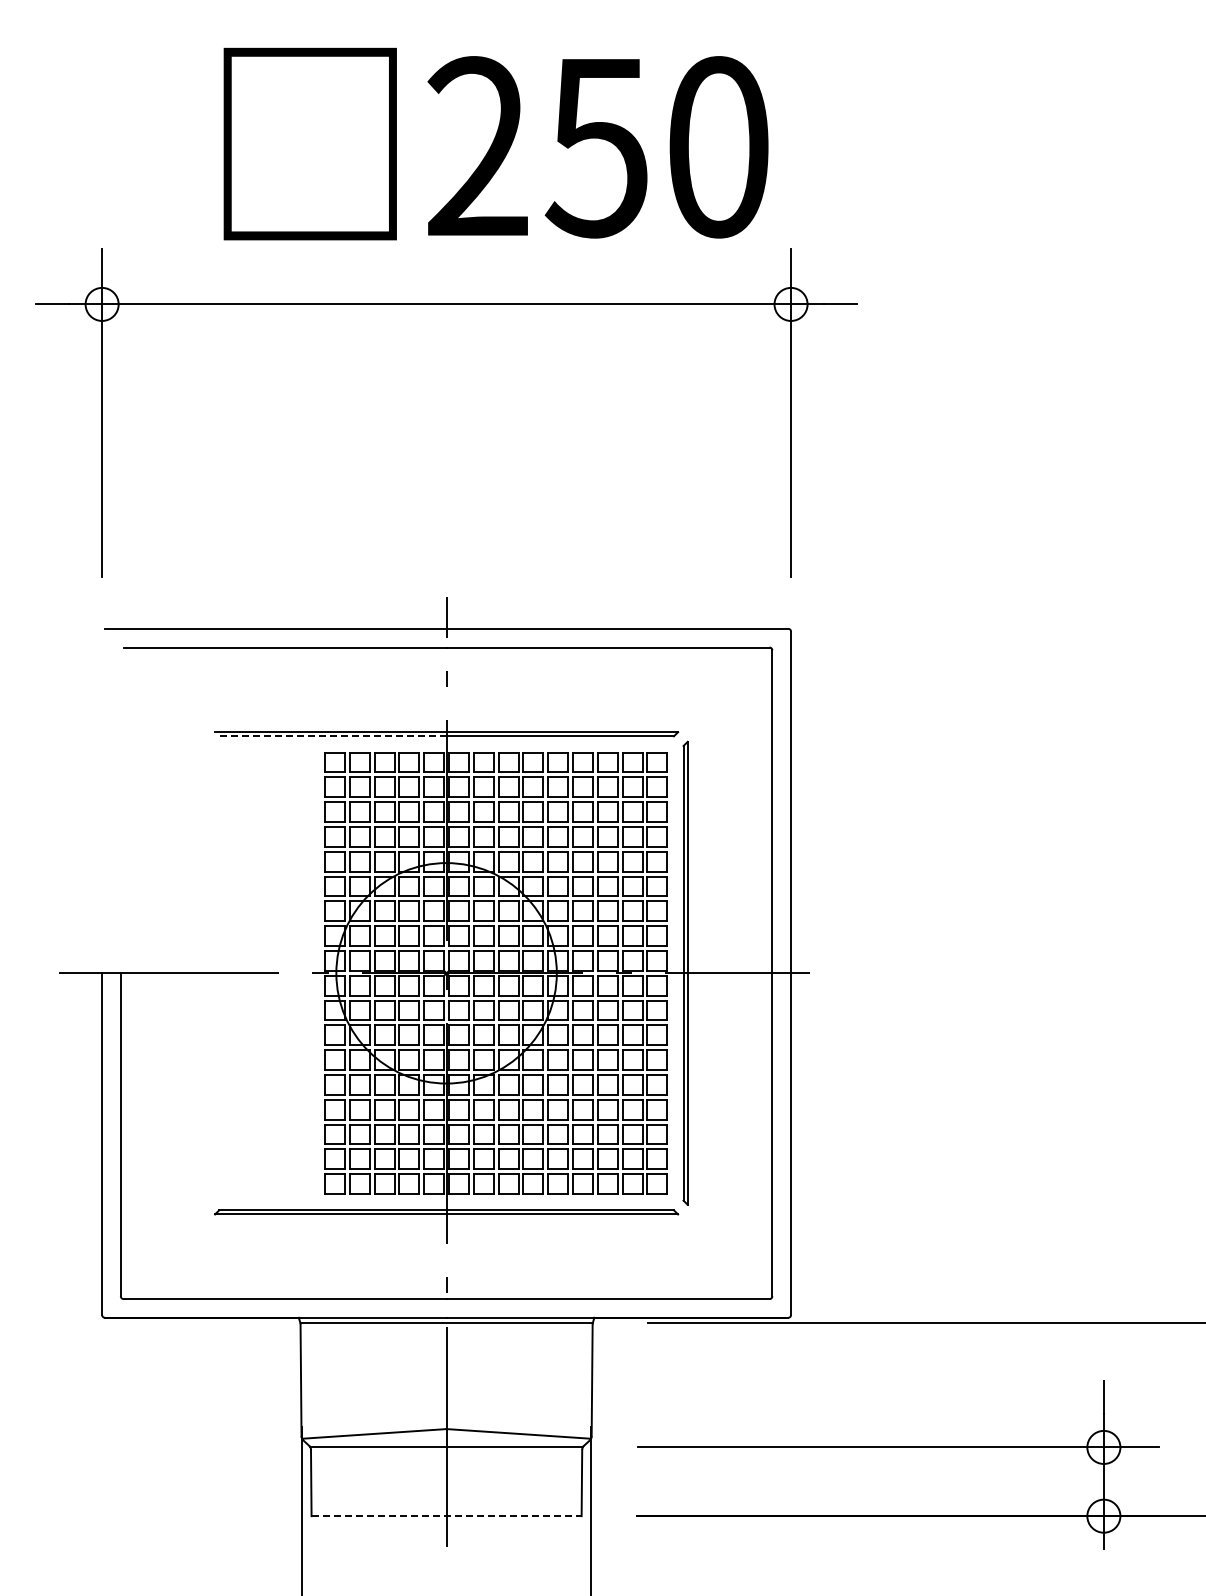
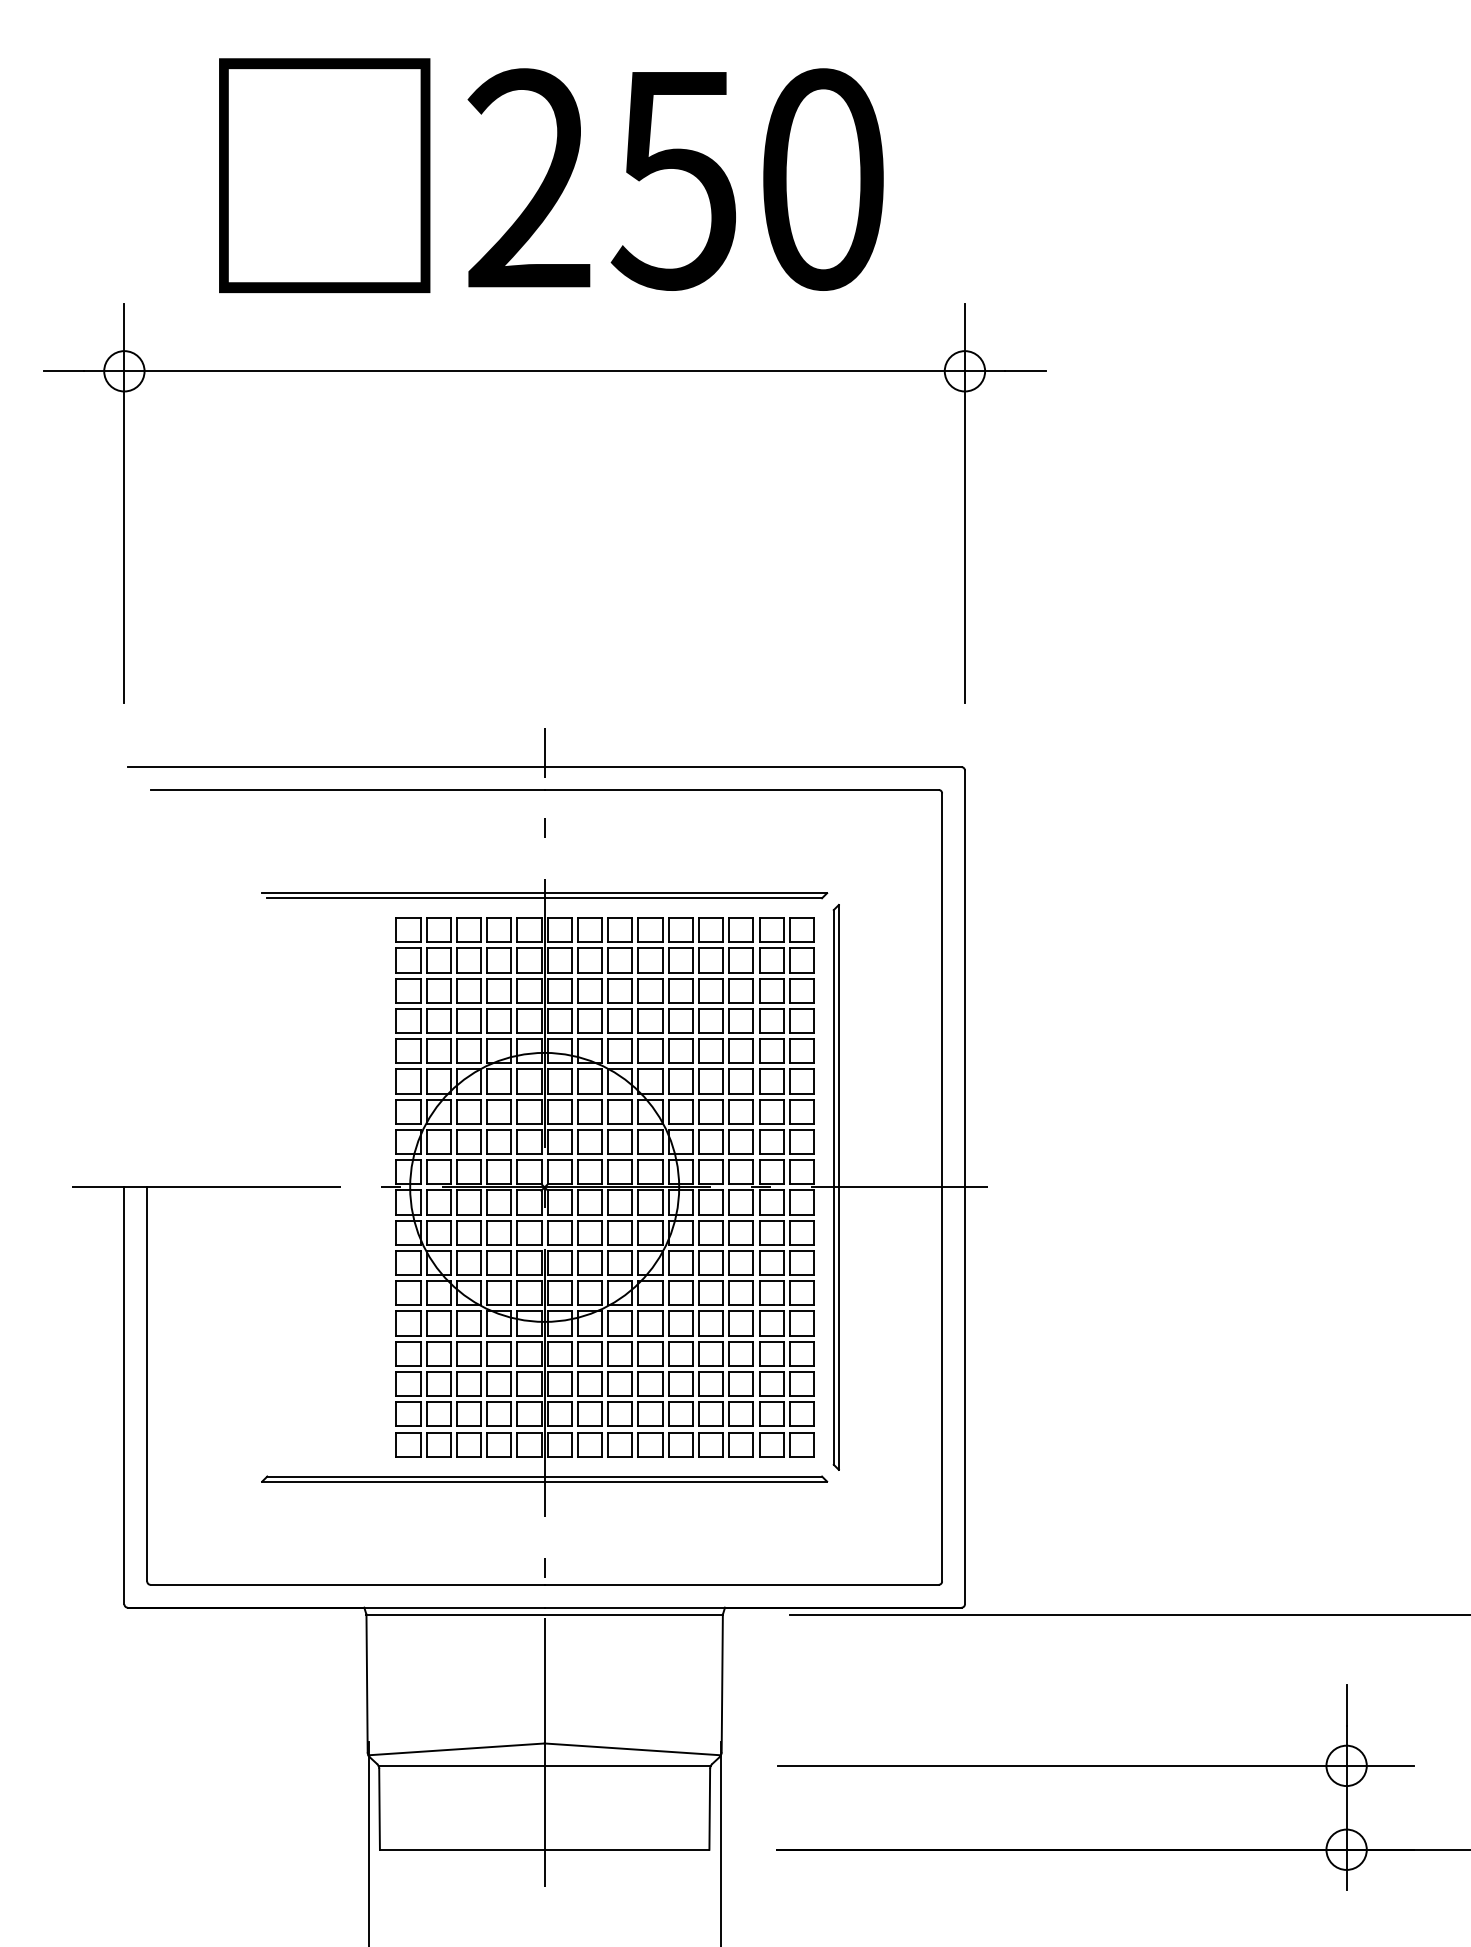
text: (495, 143) -> (550, 174), moved
line: (332, 736) -> (405, 898), dashed -> solid
line: (447, 1516) -> (545, 1850), dashed -> solid

